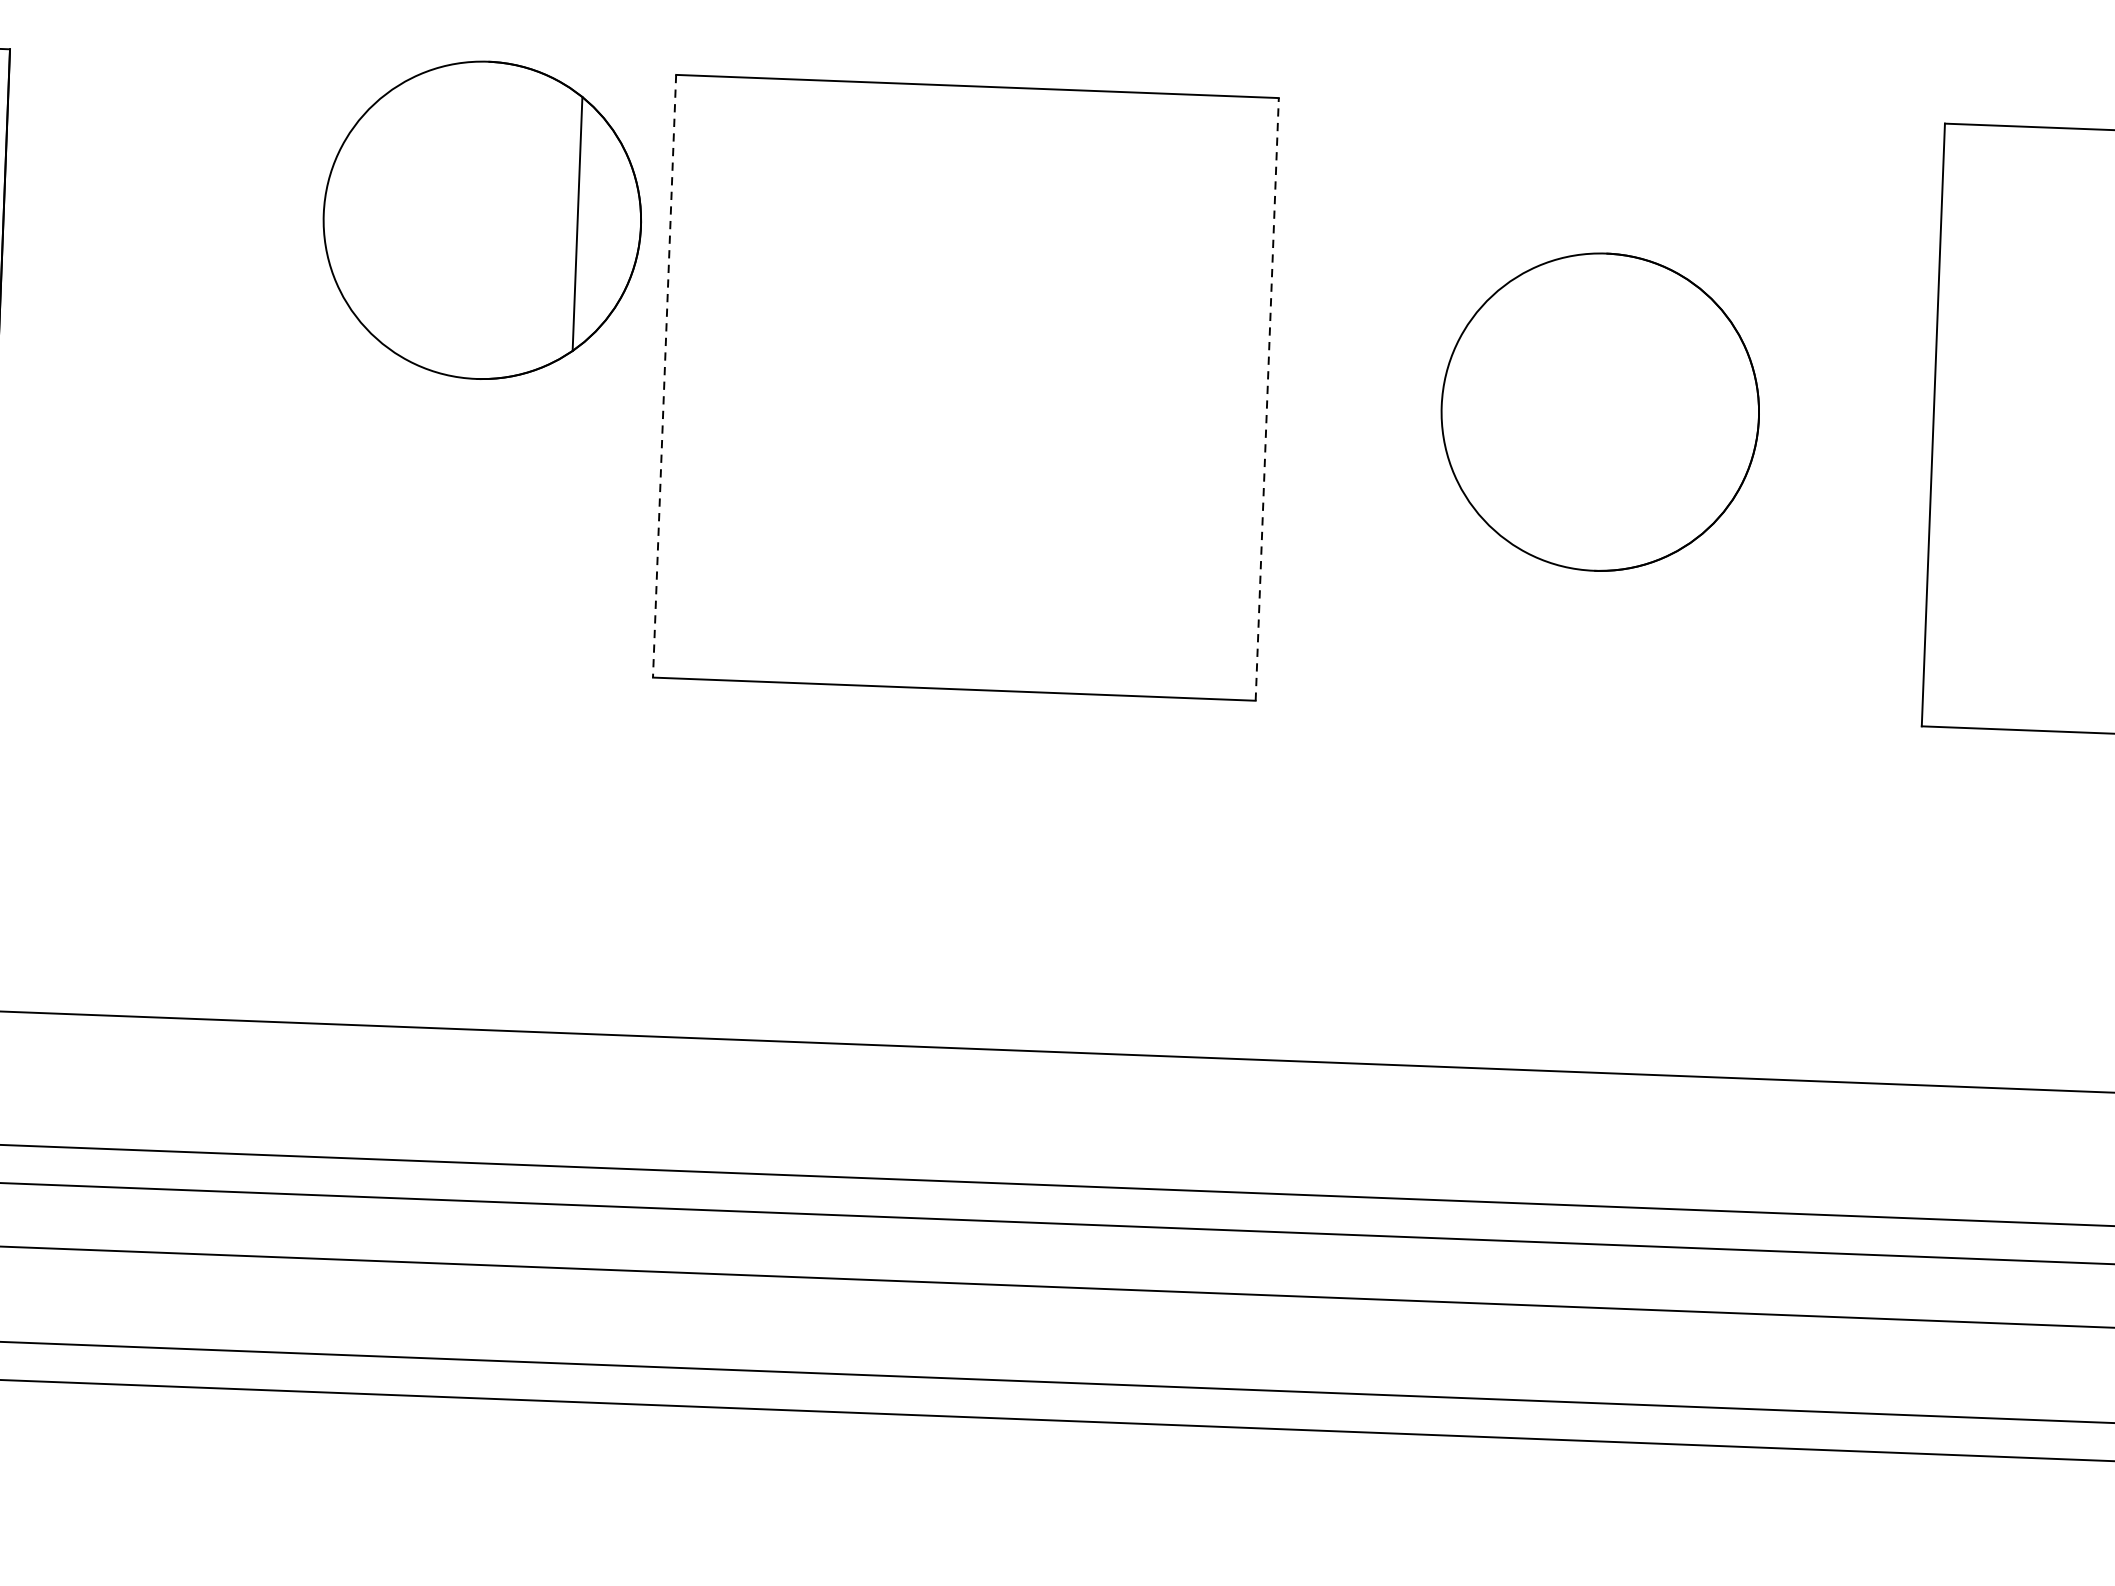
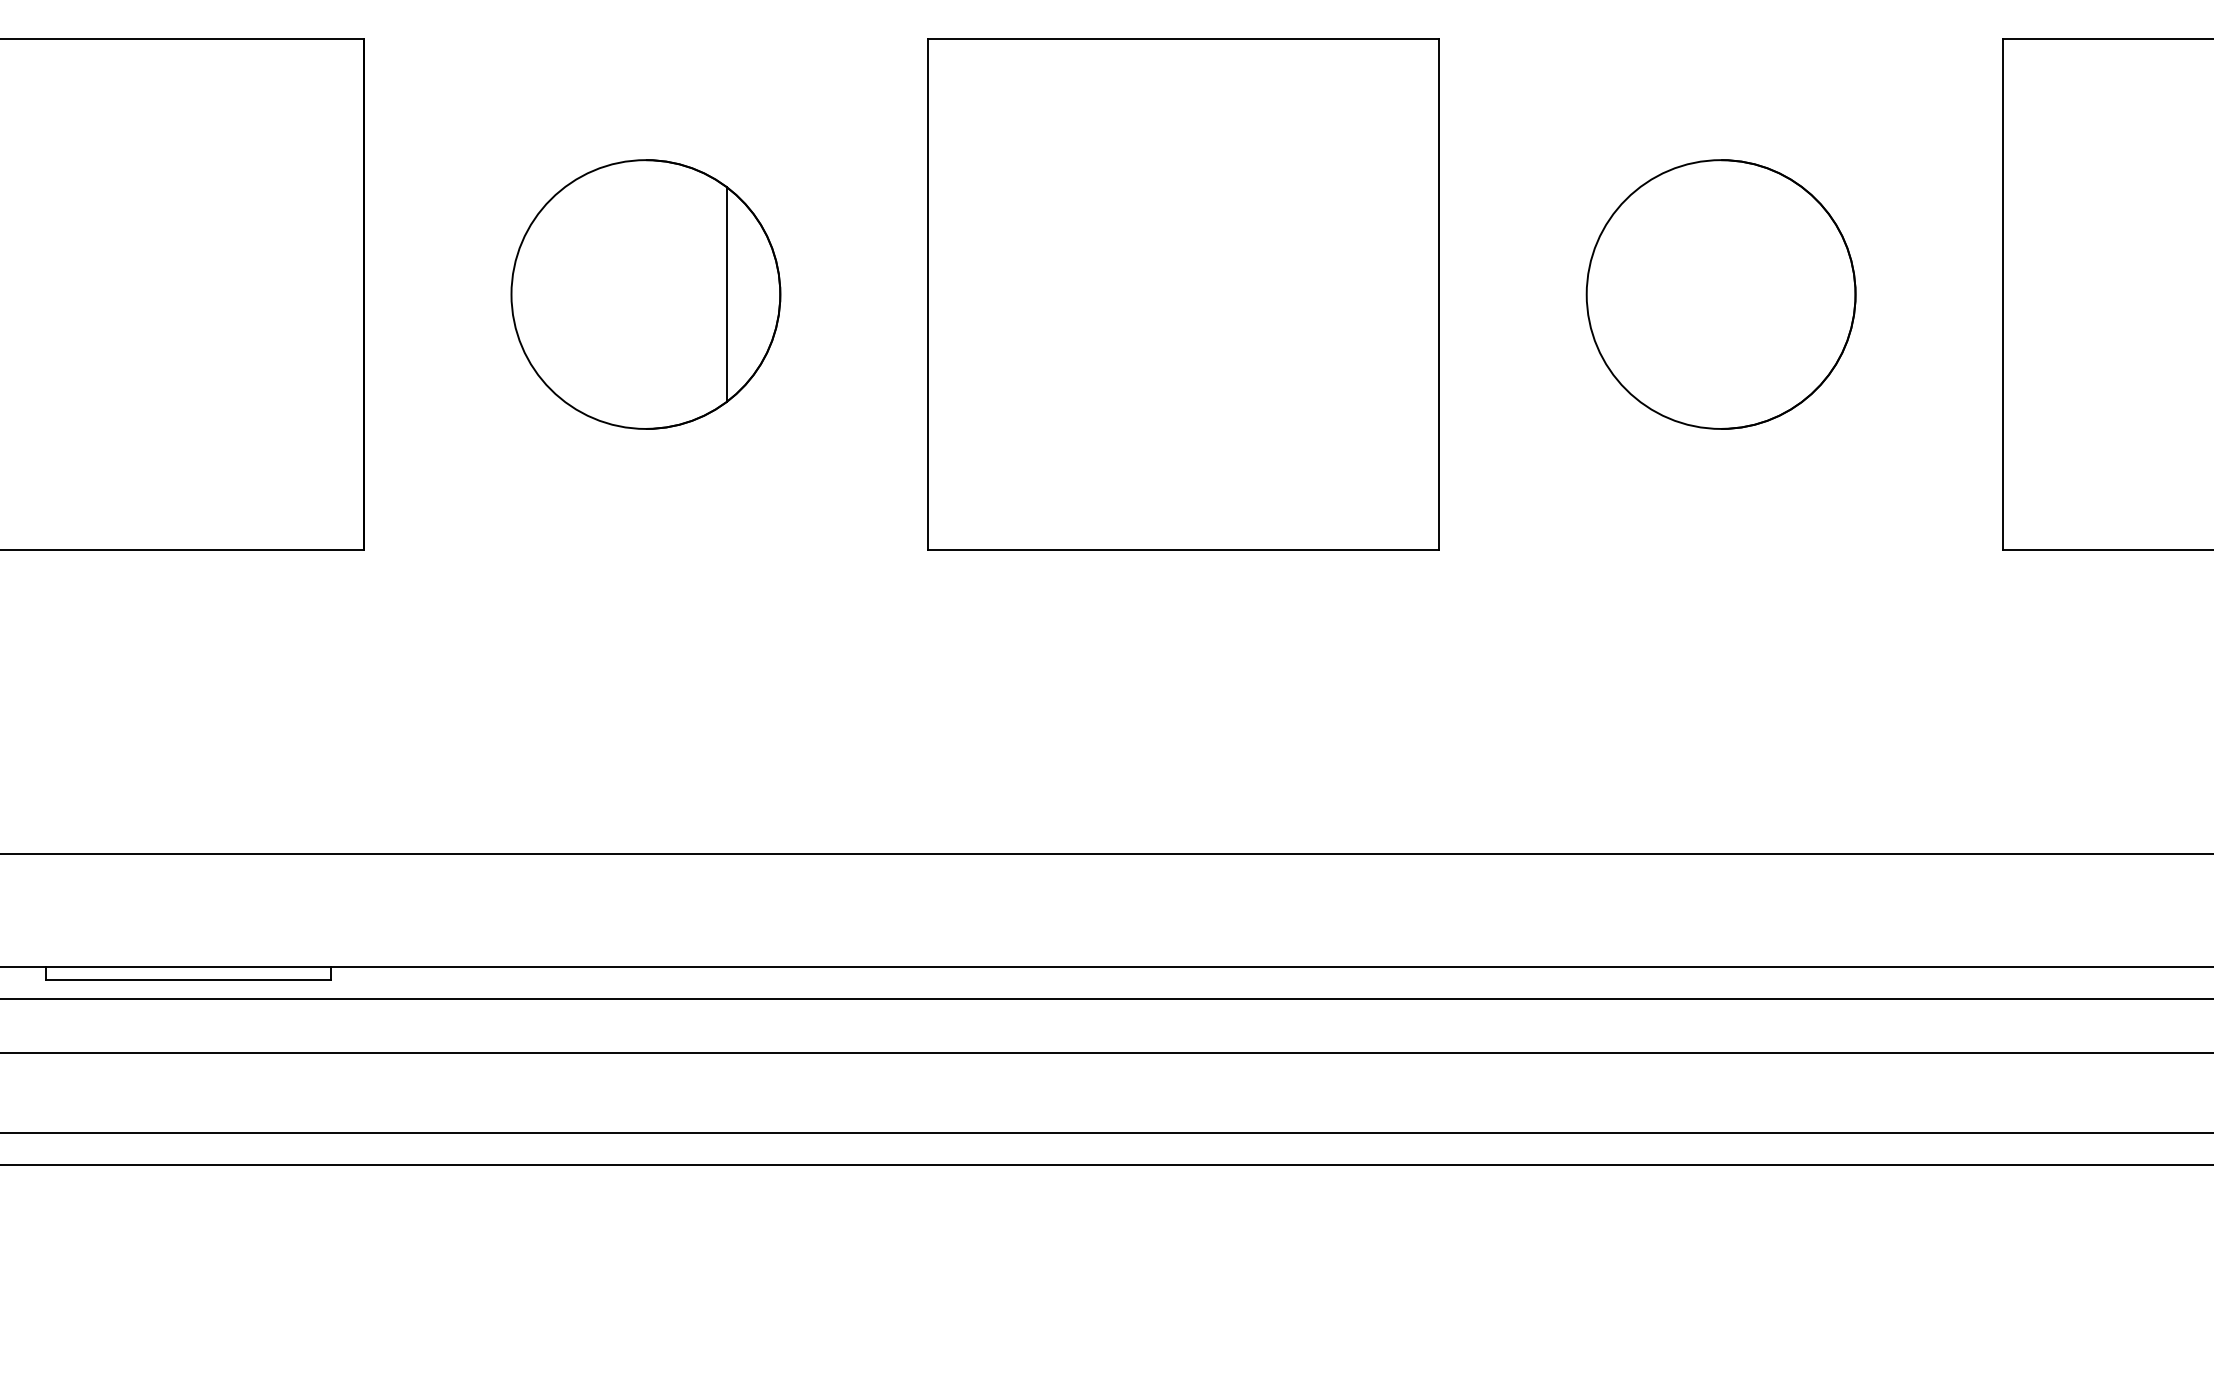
part: (481, 220) -> (645, 294), moved
line: (664, 377) -> (928, 295), dashed -> solid
line: (1266, 399) -> (1438, 294), dashed -> solid

